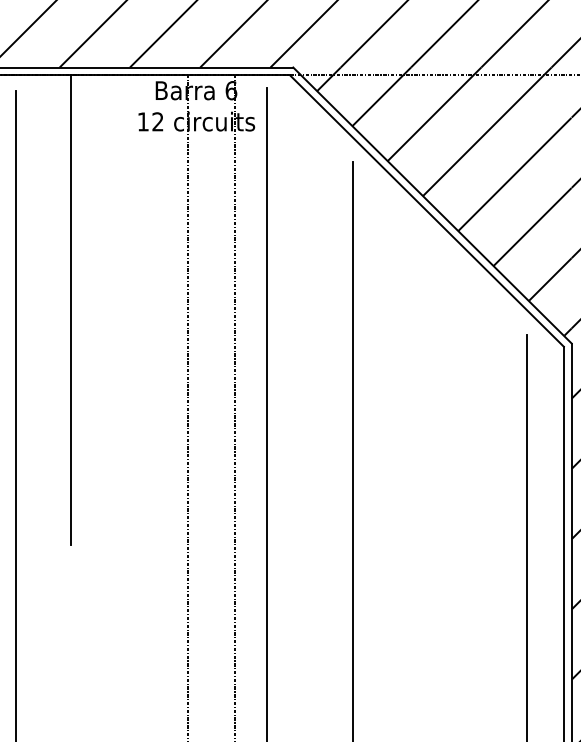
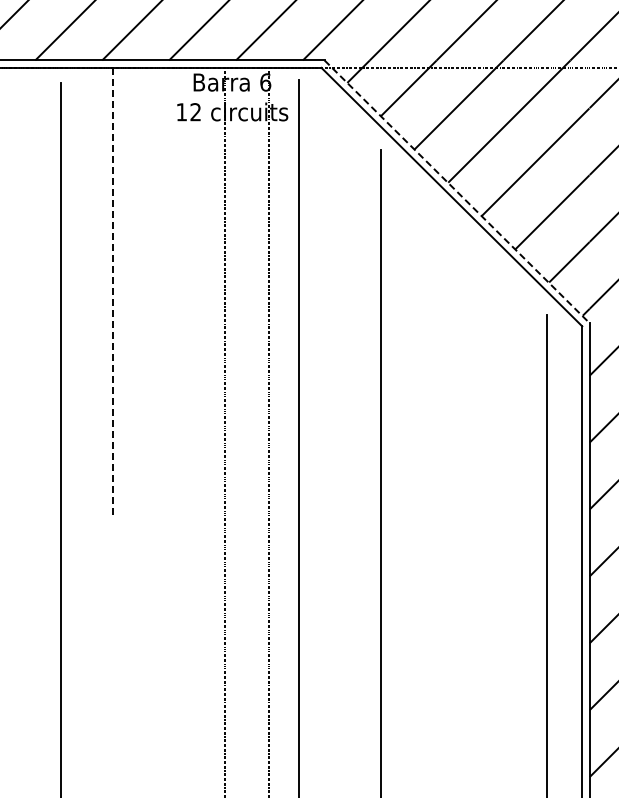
line: (432, 205) -> (457, 191), solid -> dashed
line: (70, 310) -> (112, 291), solid -> dashed

